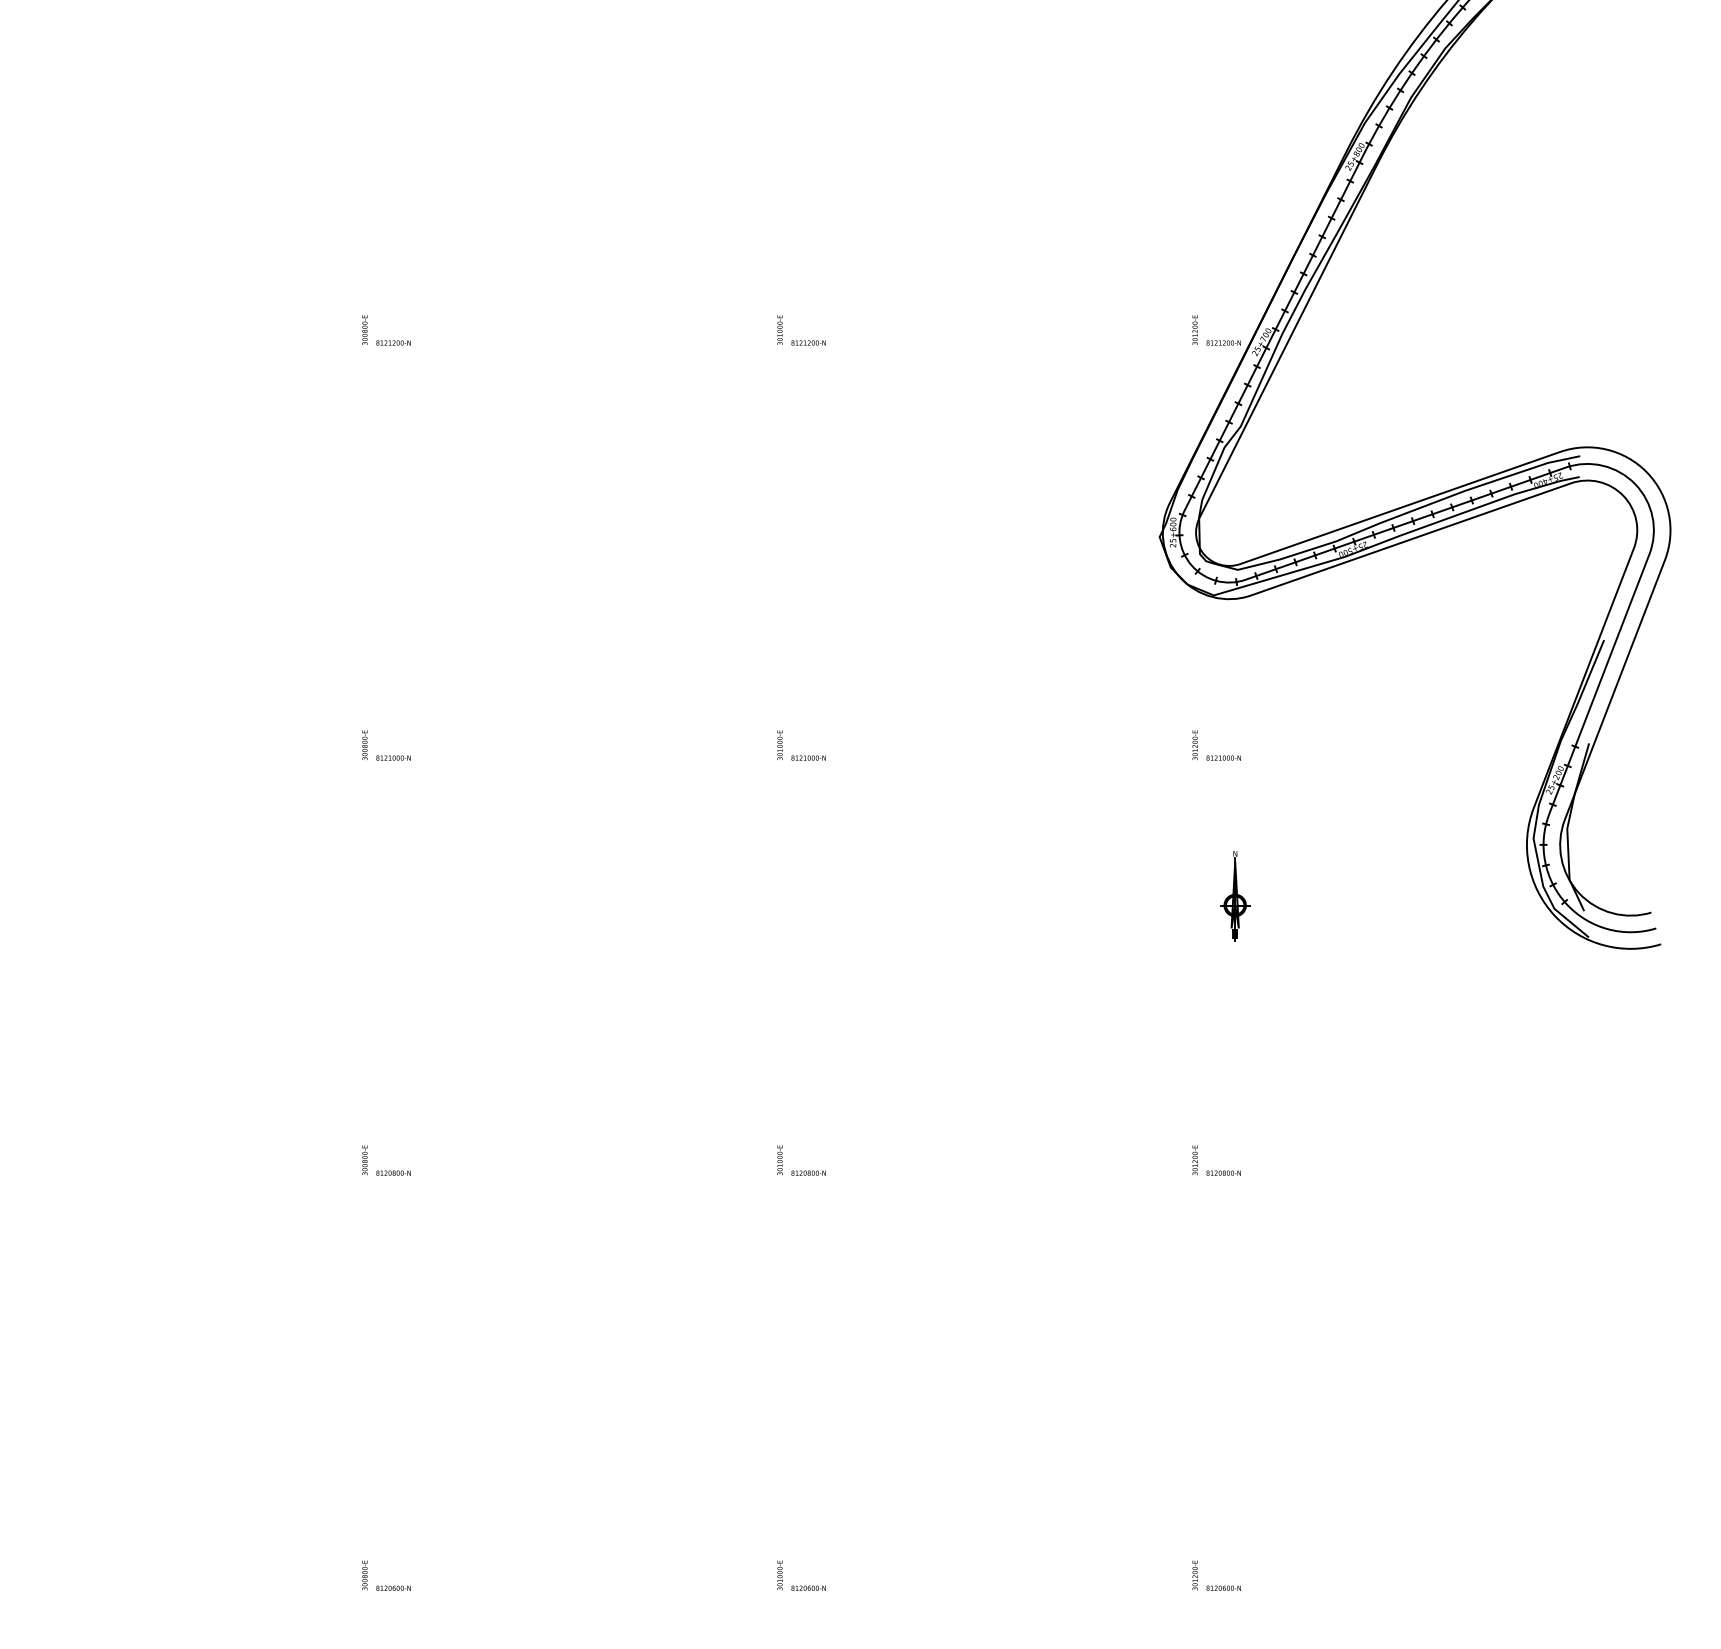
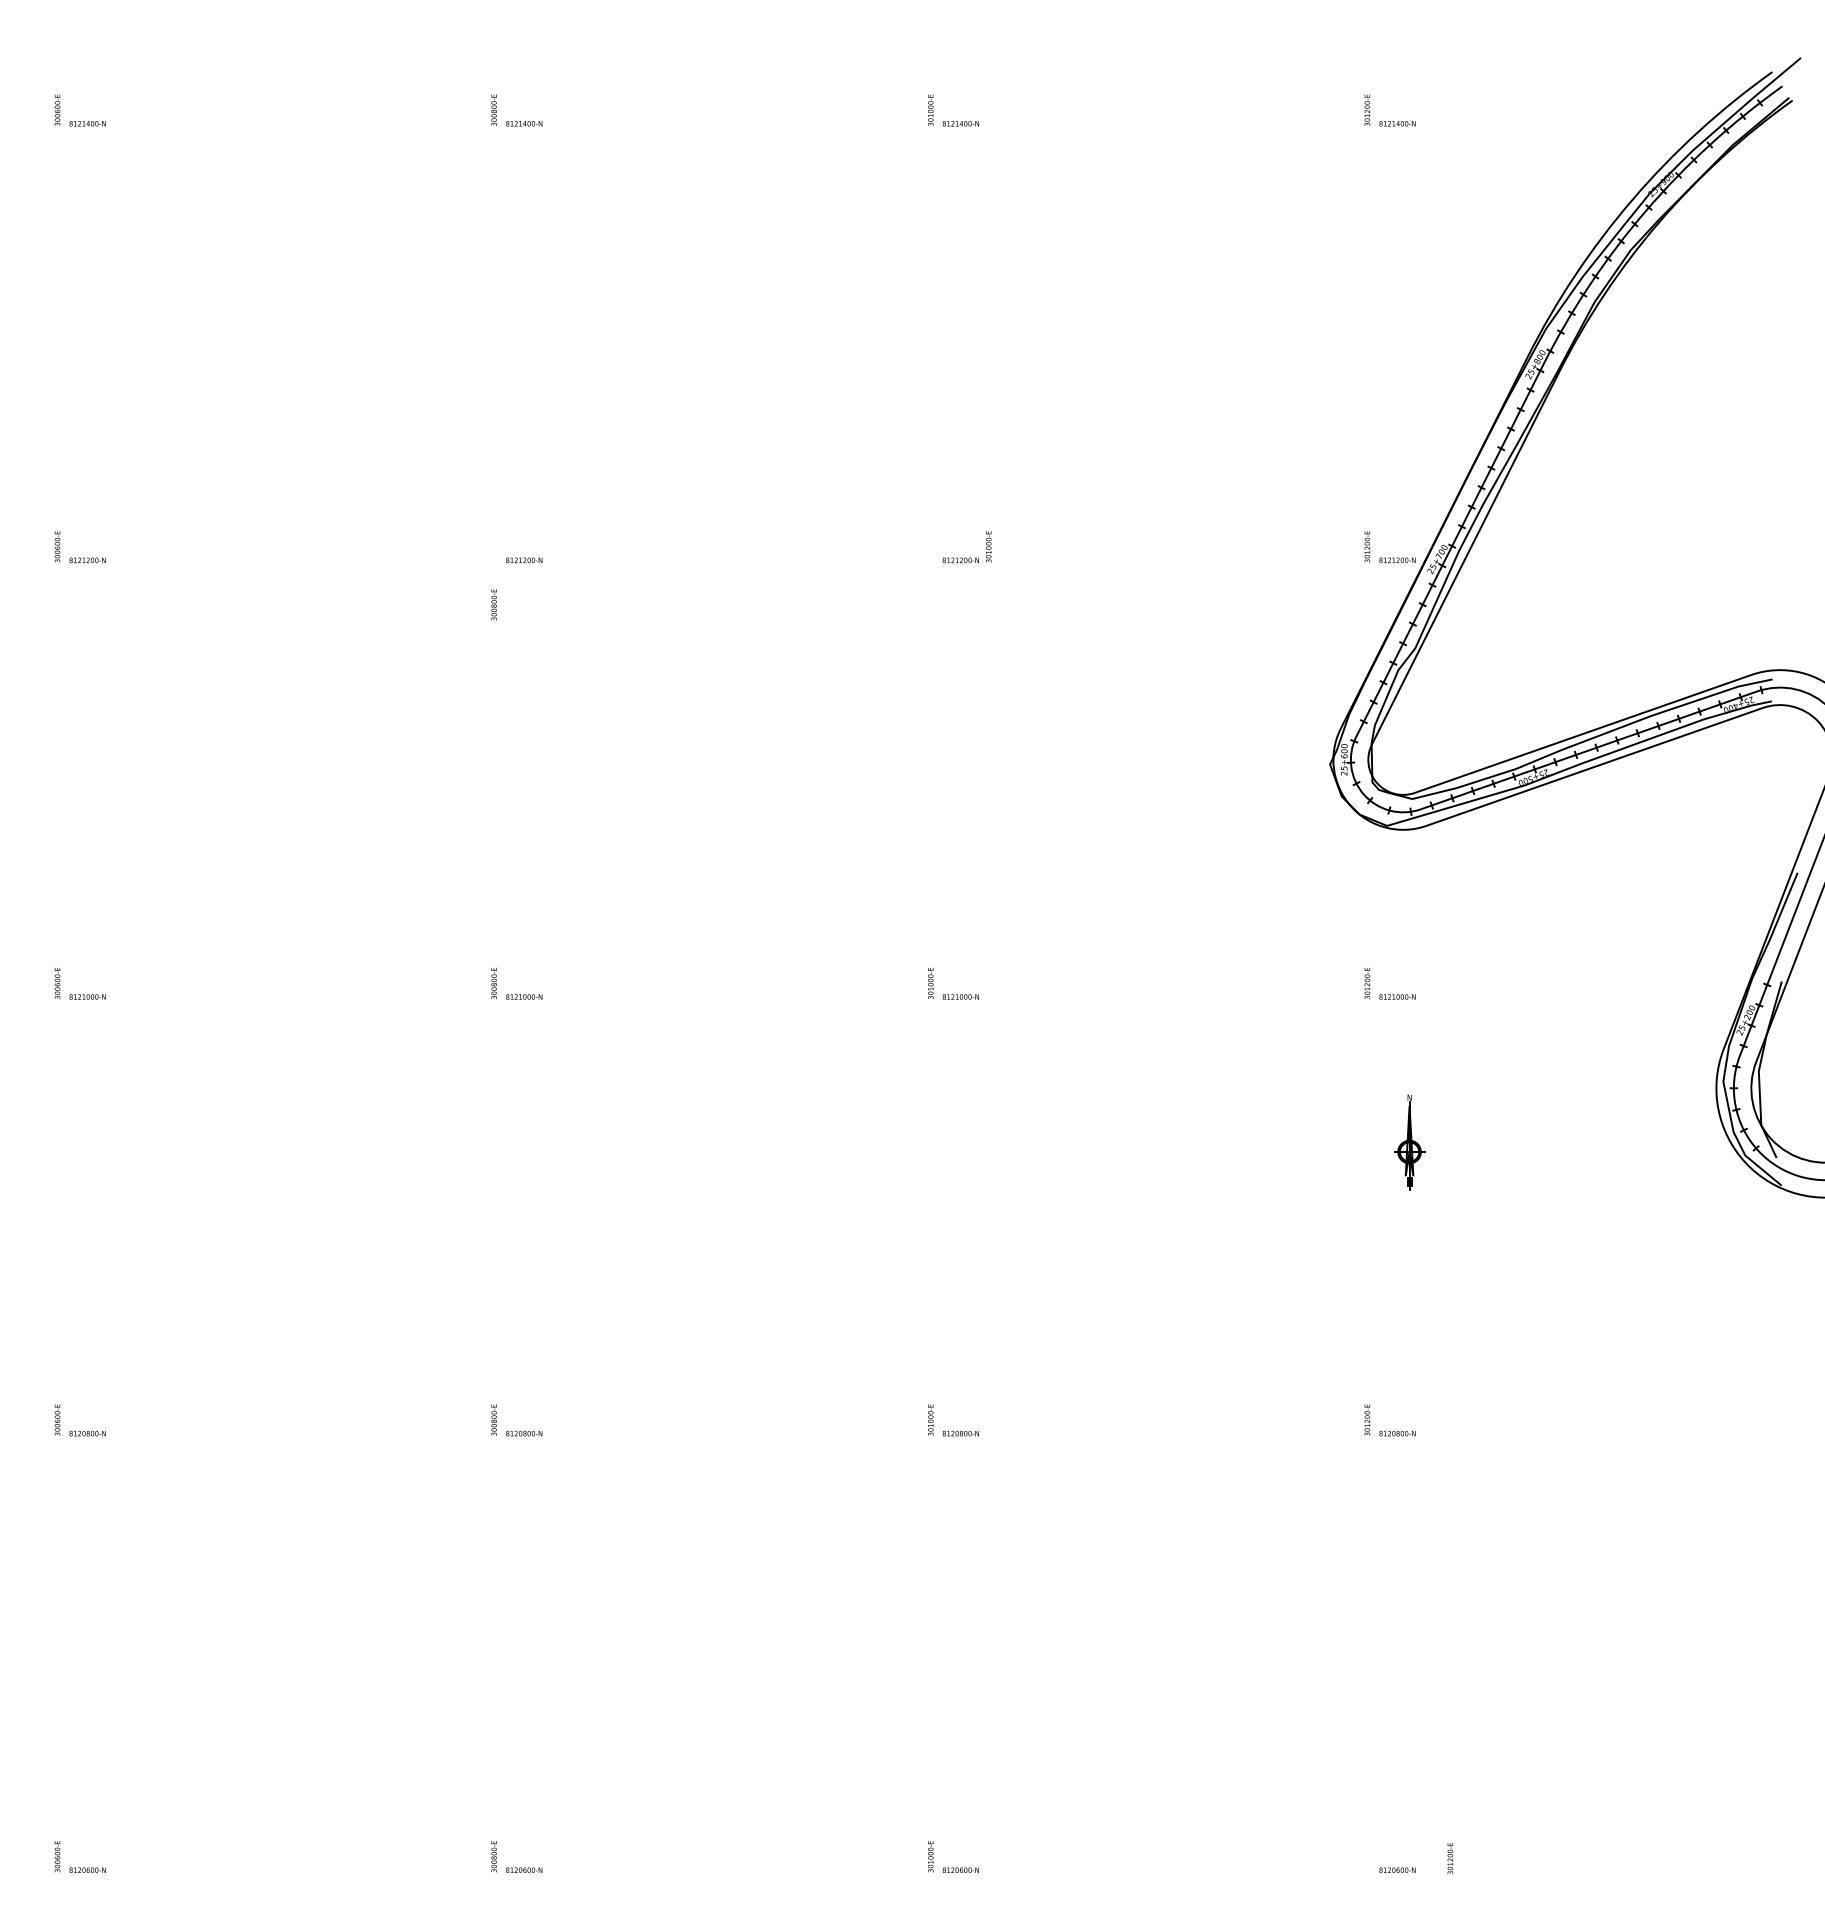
text: (364, 329) -> (493, 604), moved
text: (779, 329) -> (988, 546), moved
text: (1195, 1575) -> (1450, 1858), moved

